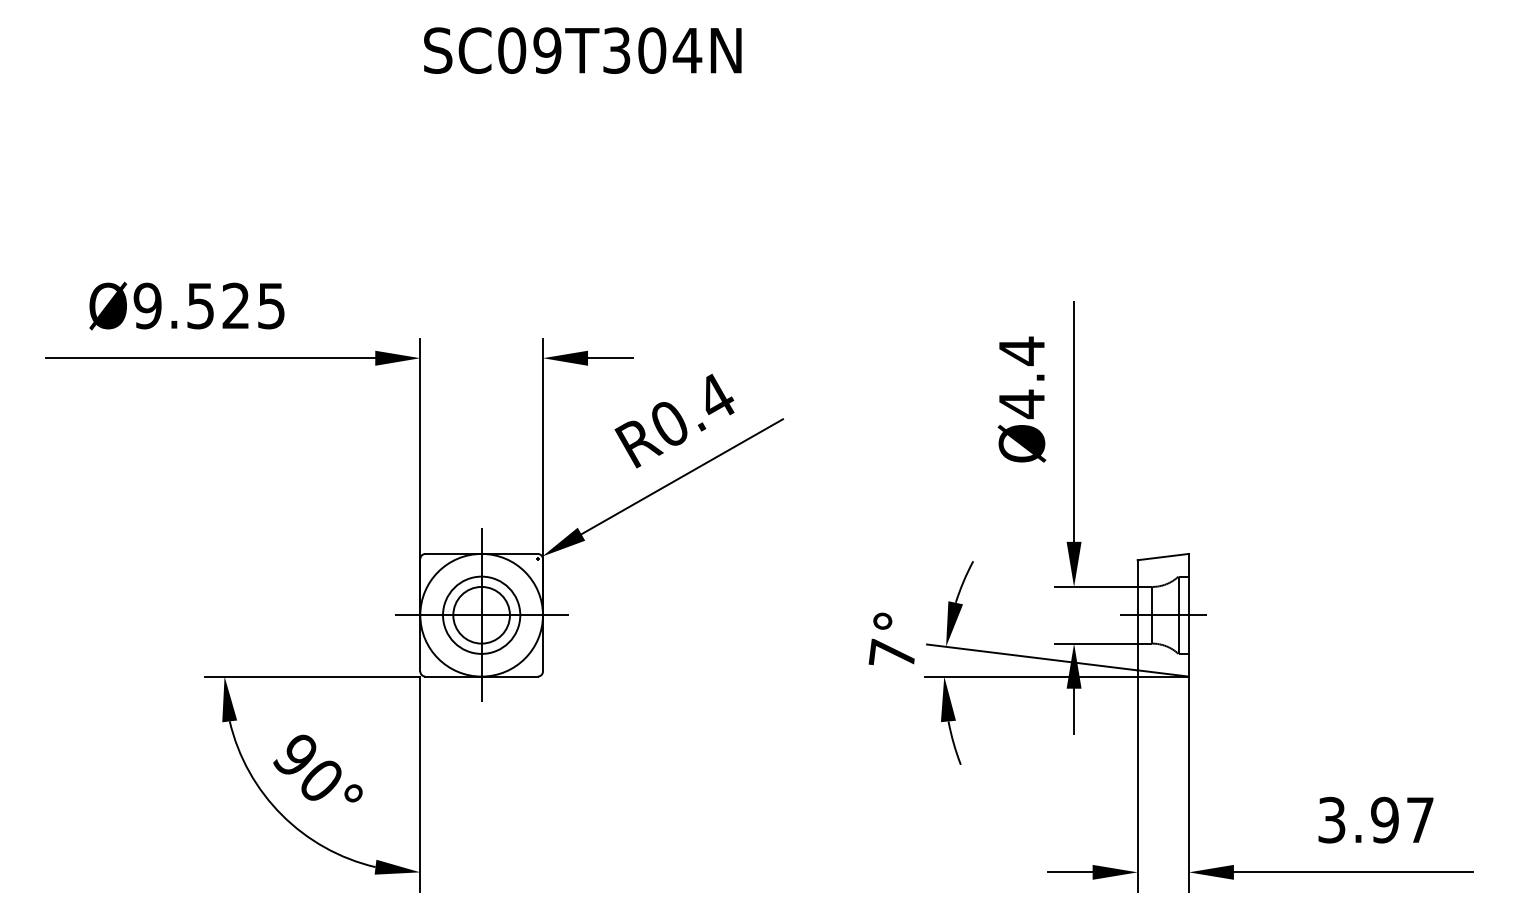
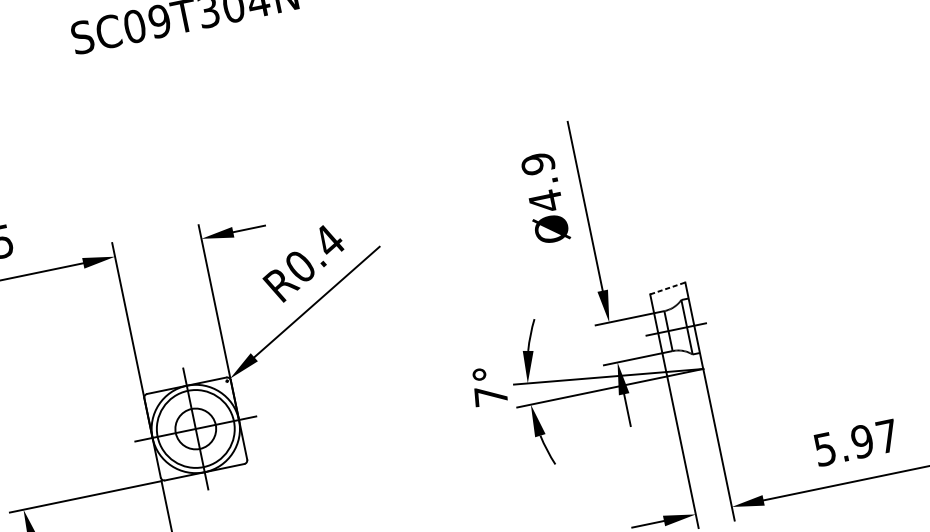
text: (1021, 351) -> (537, 164), Ø4.4 -> Ø4.9
line: (1163, 557) -> (668, 288), solid -> dashed
circle: (481, 614) -> (195, 428), size x1.4
text: (1332, 819) -> (825, 448), 3.97 -> 5.97

